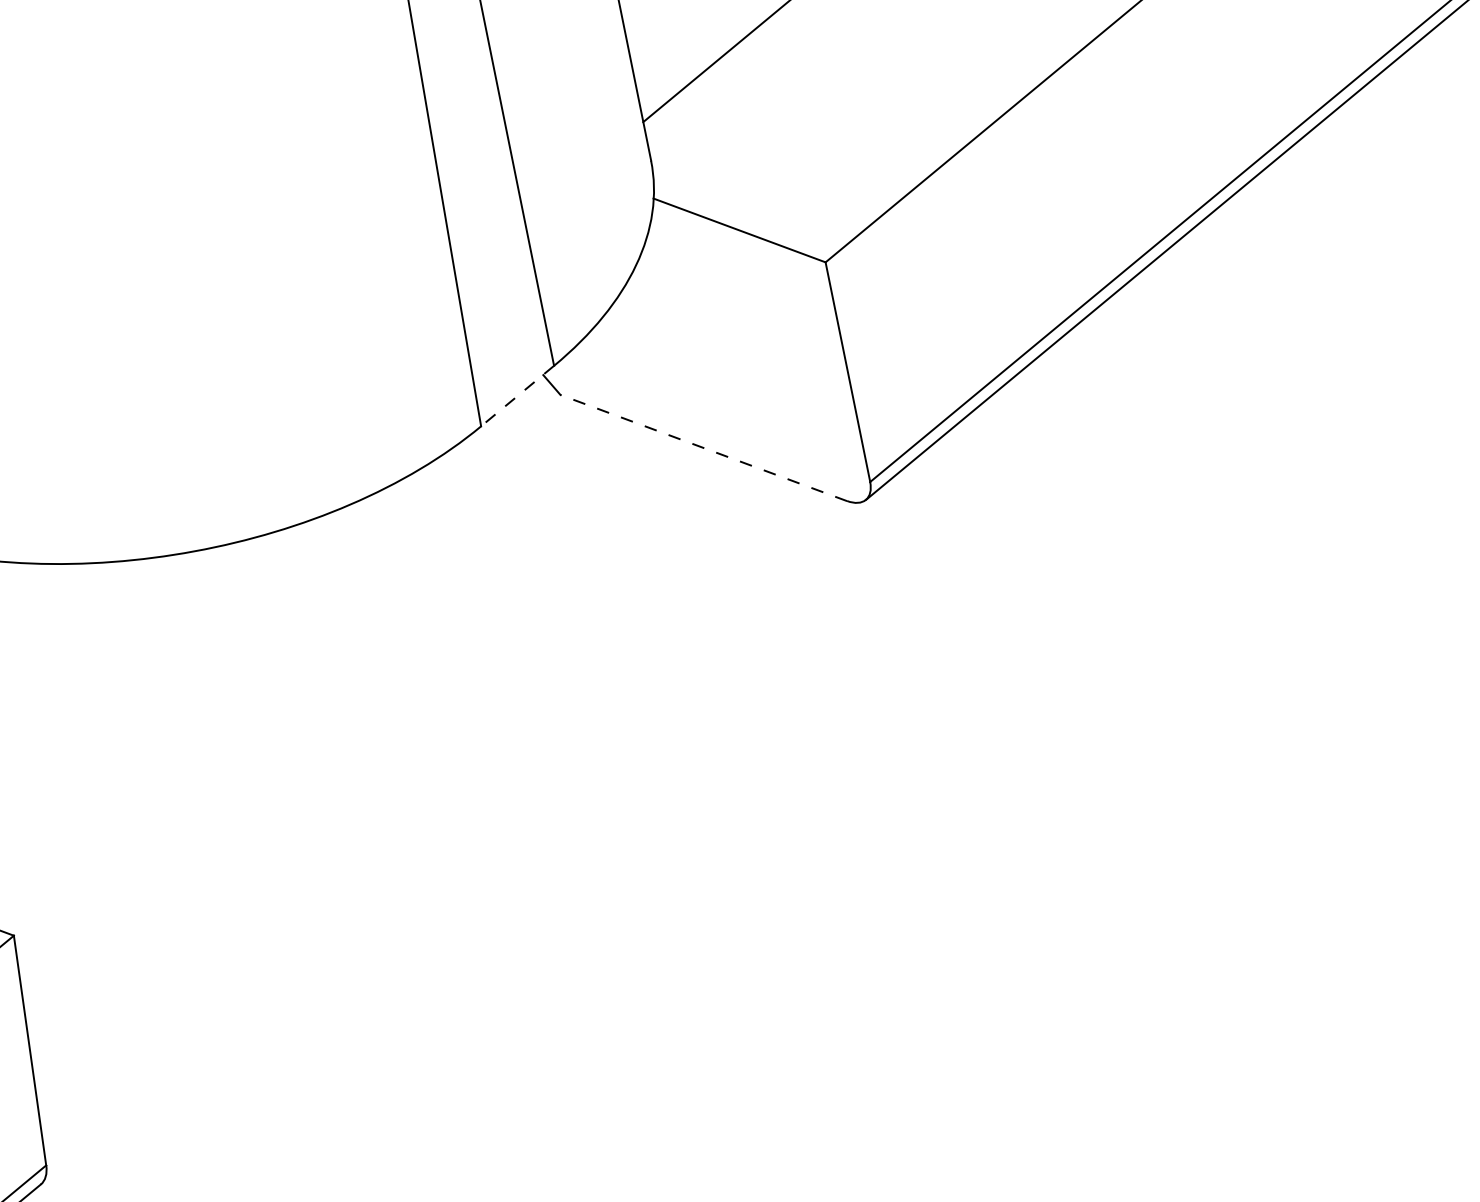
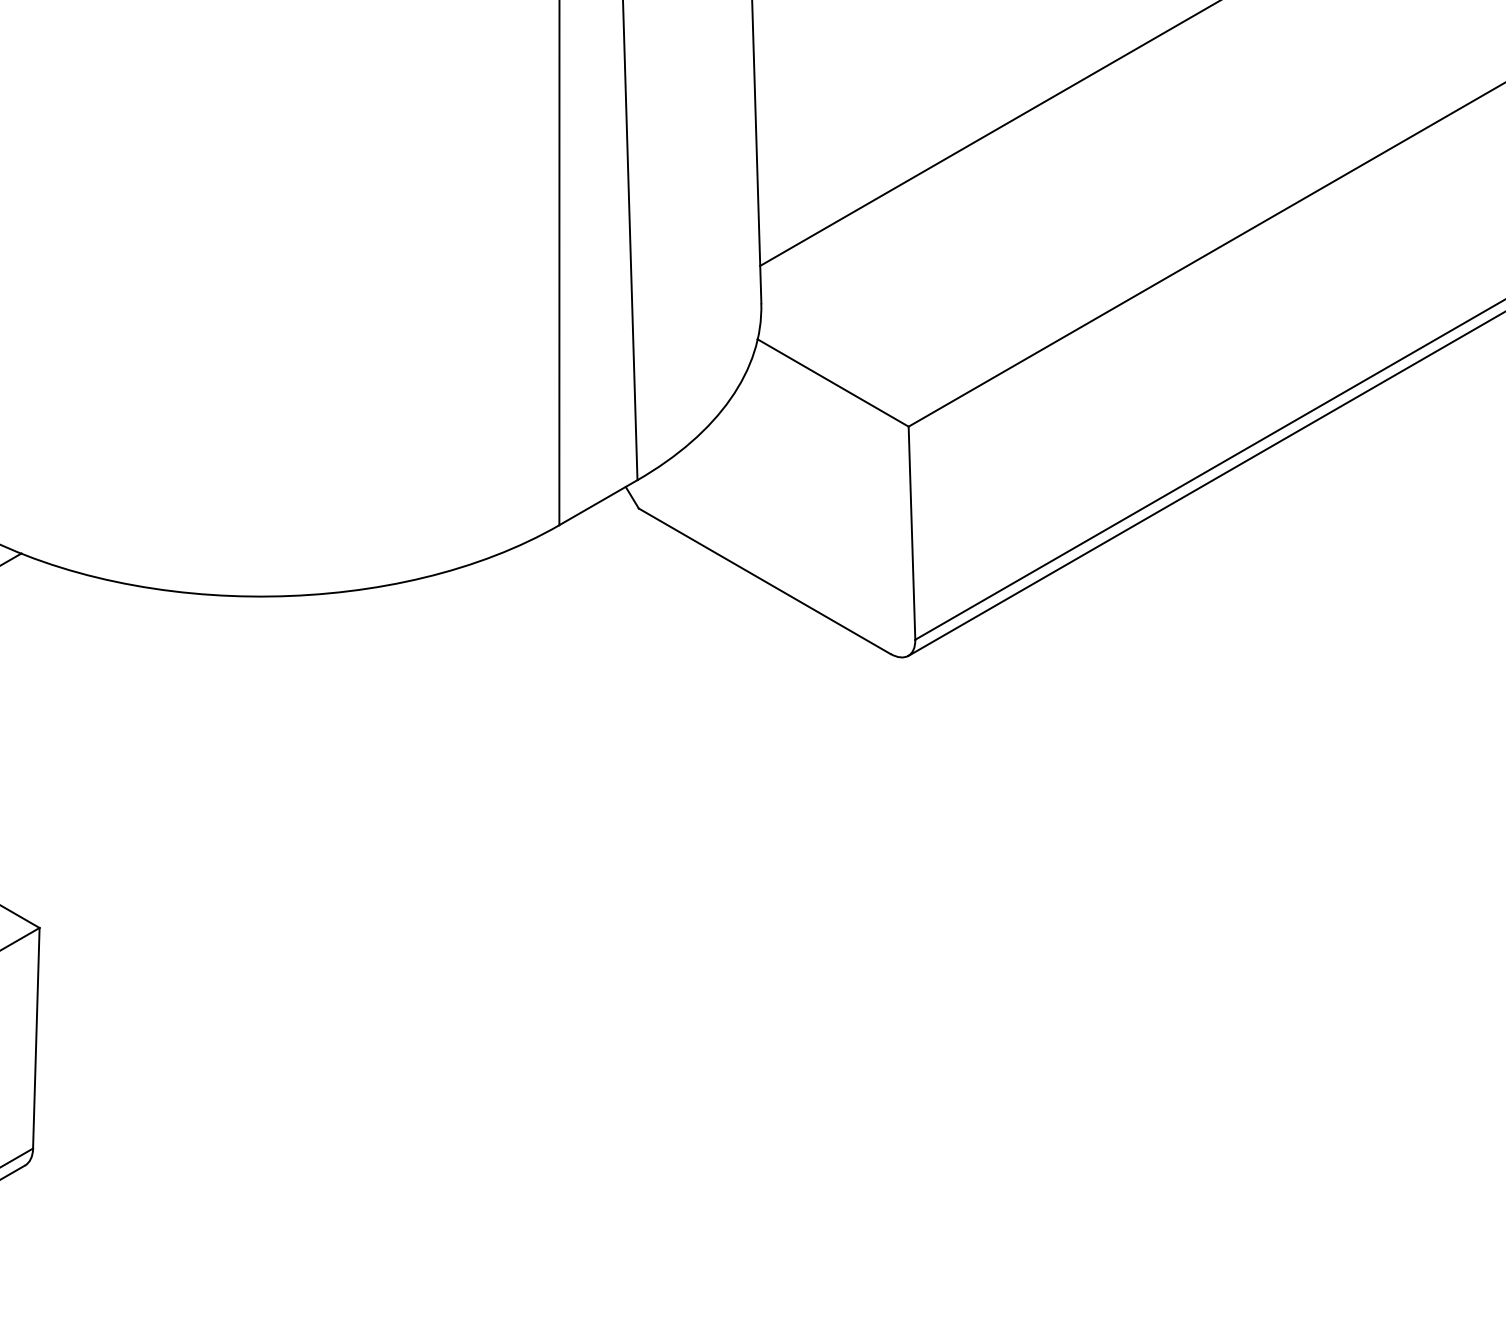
line: (517, 395) -> (598, 502), dashed -> solid
line: (703, 448) -> (764, 581), dashed -> solid

